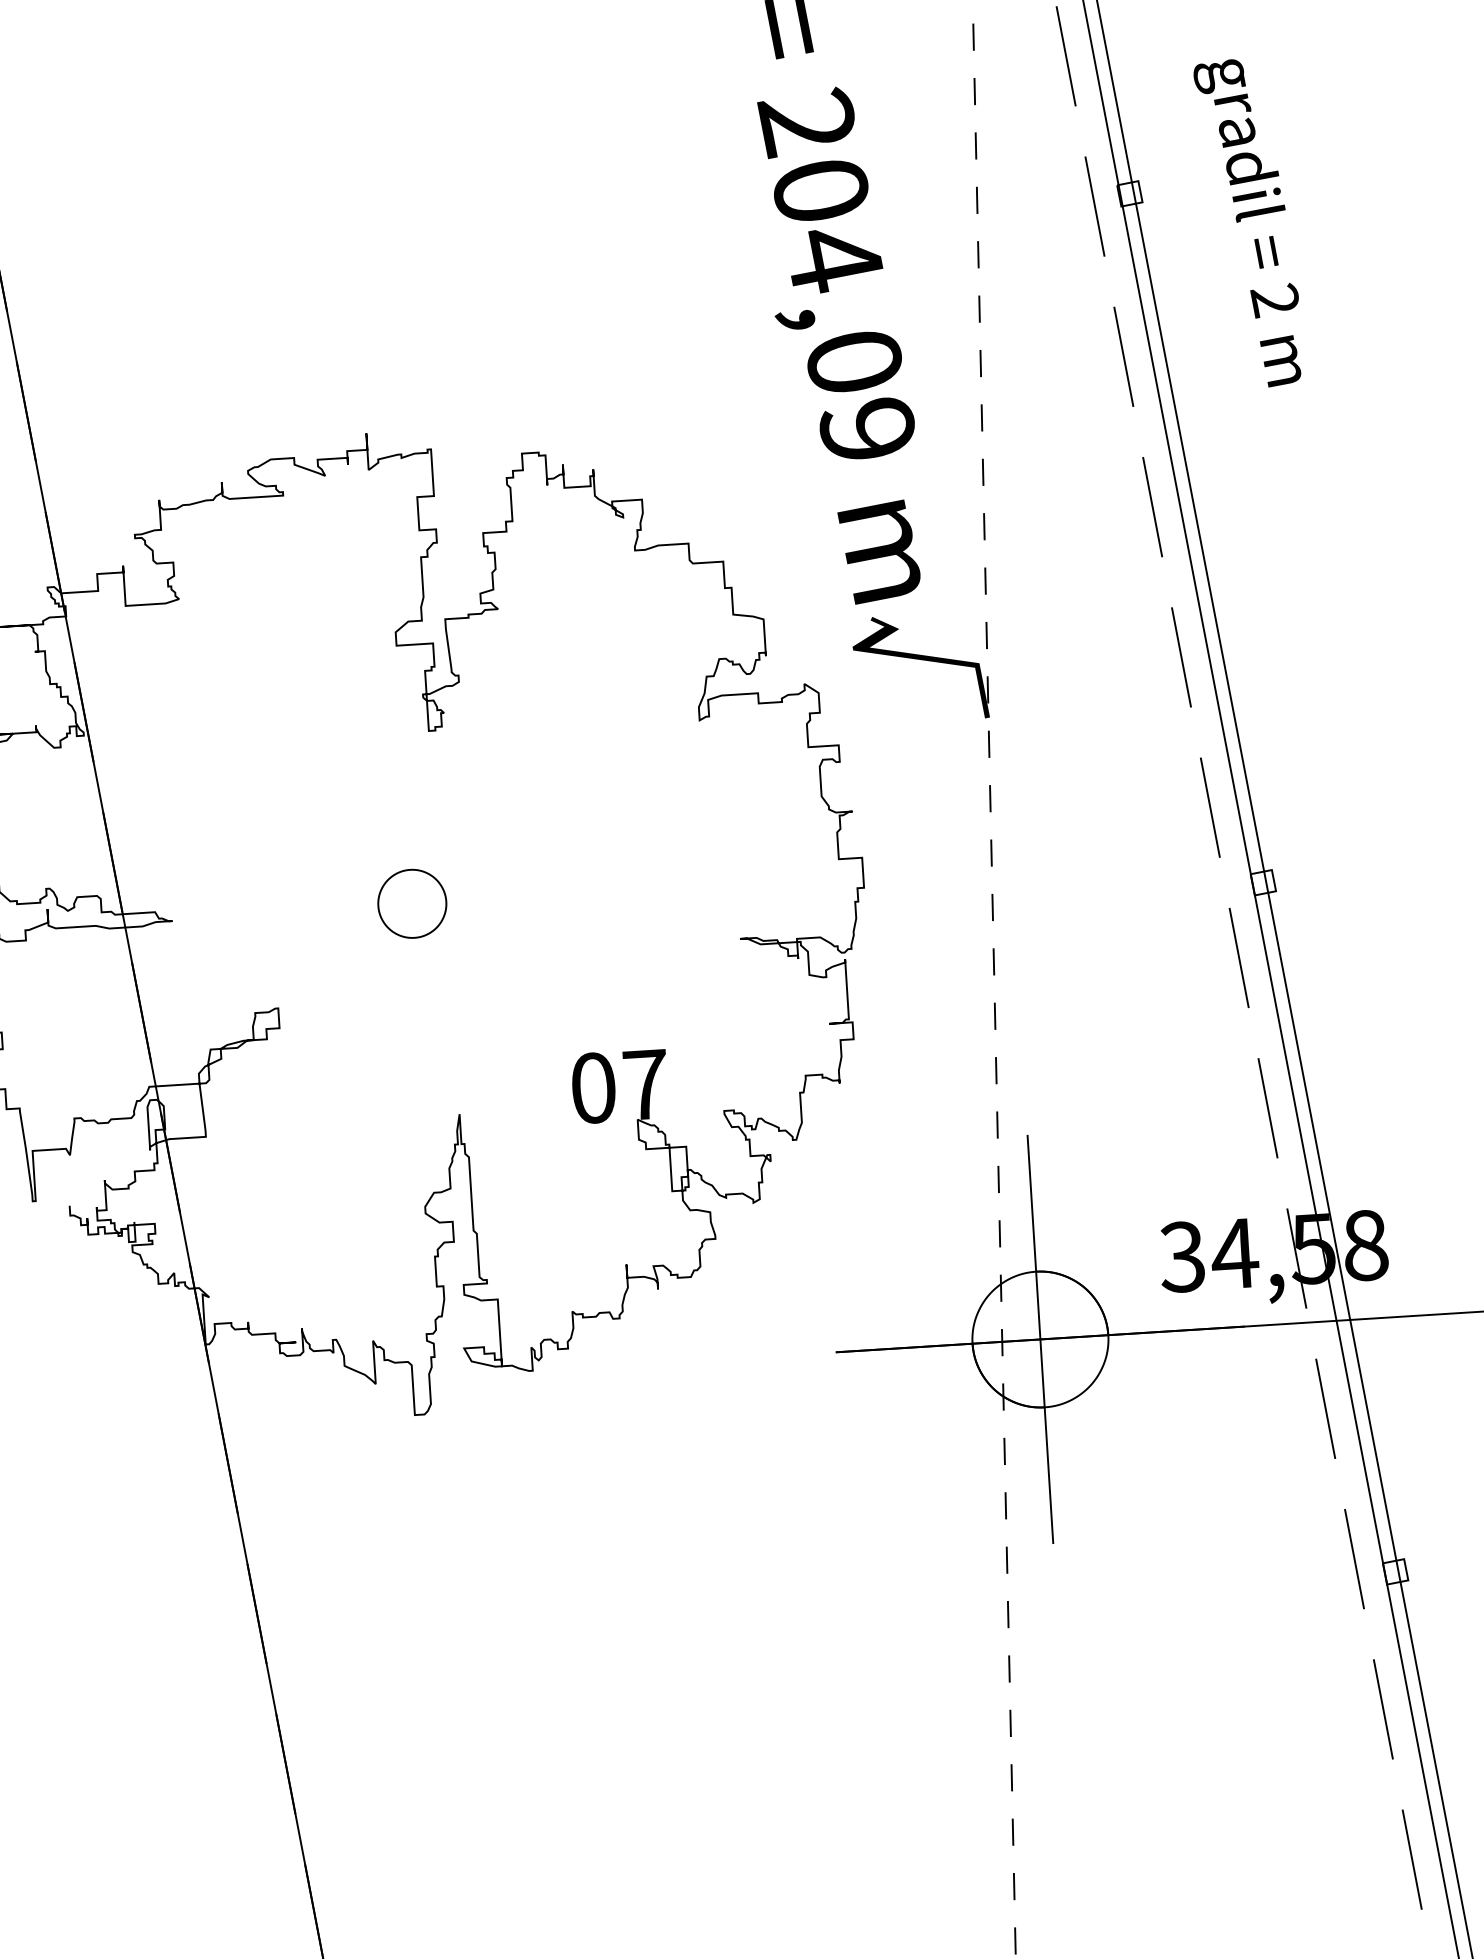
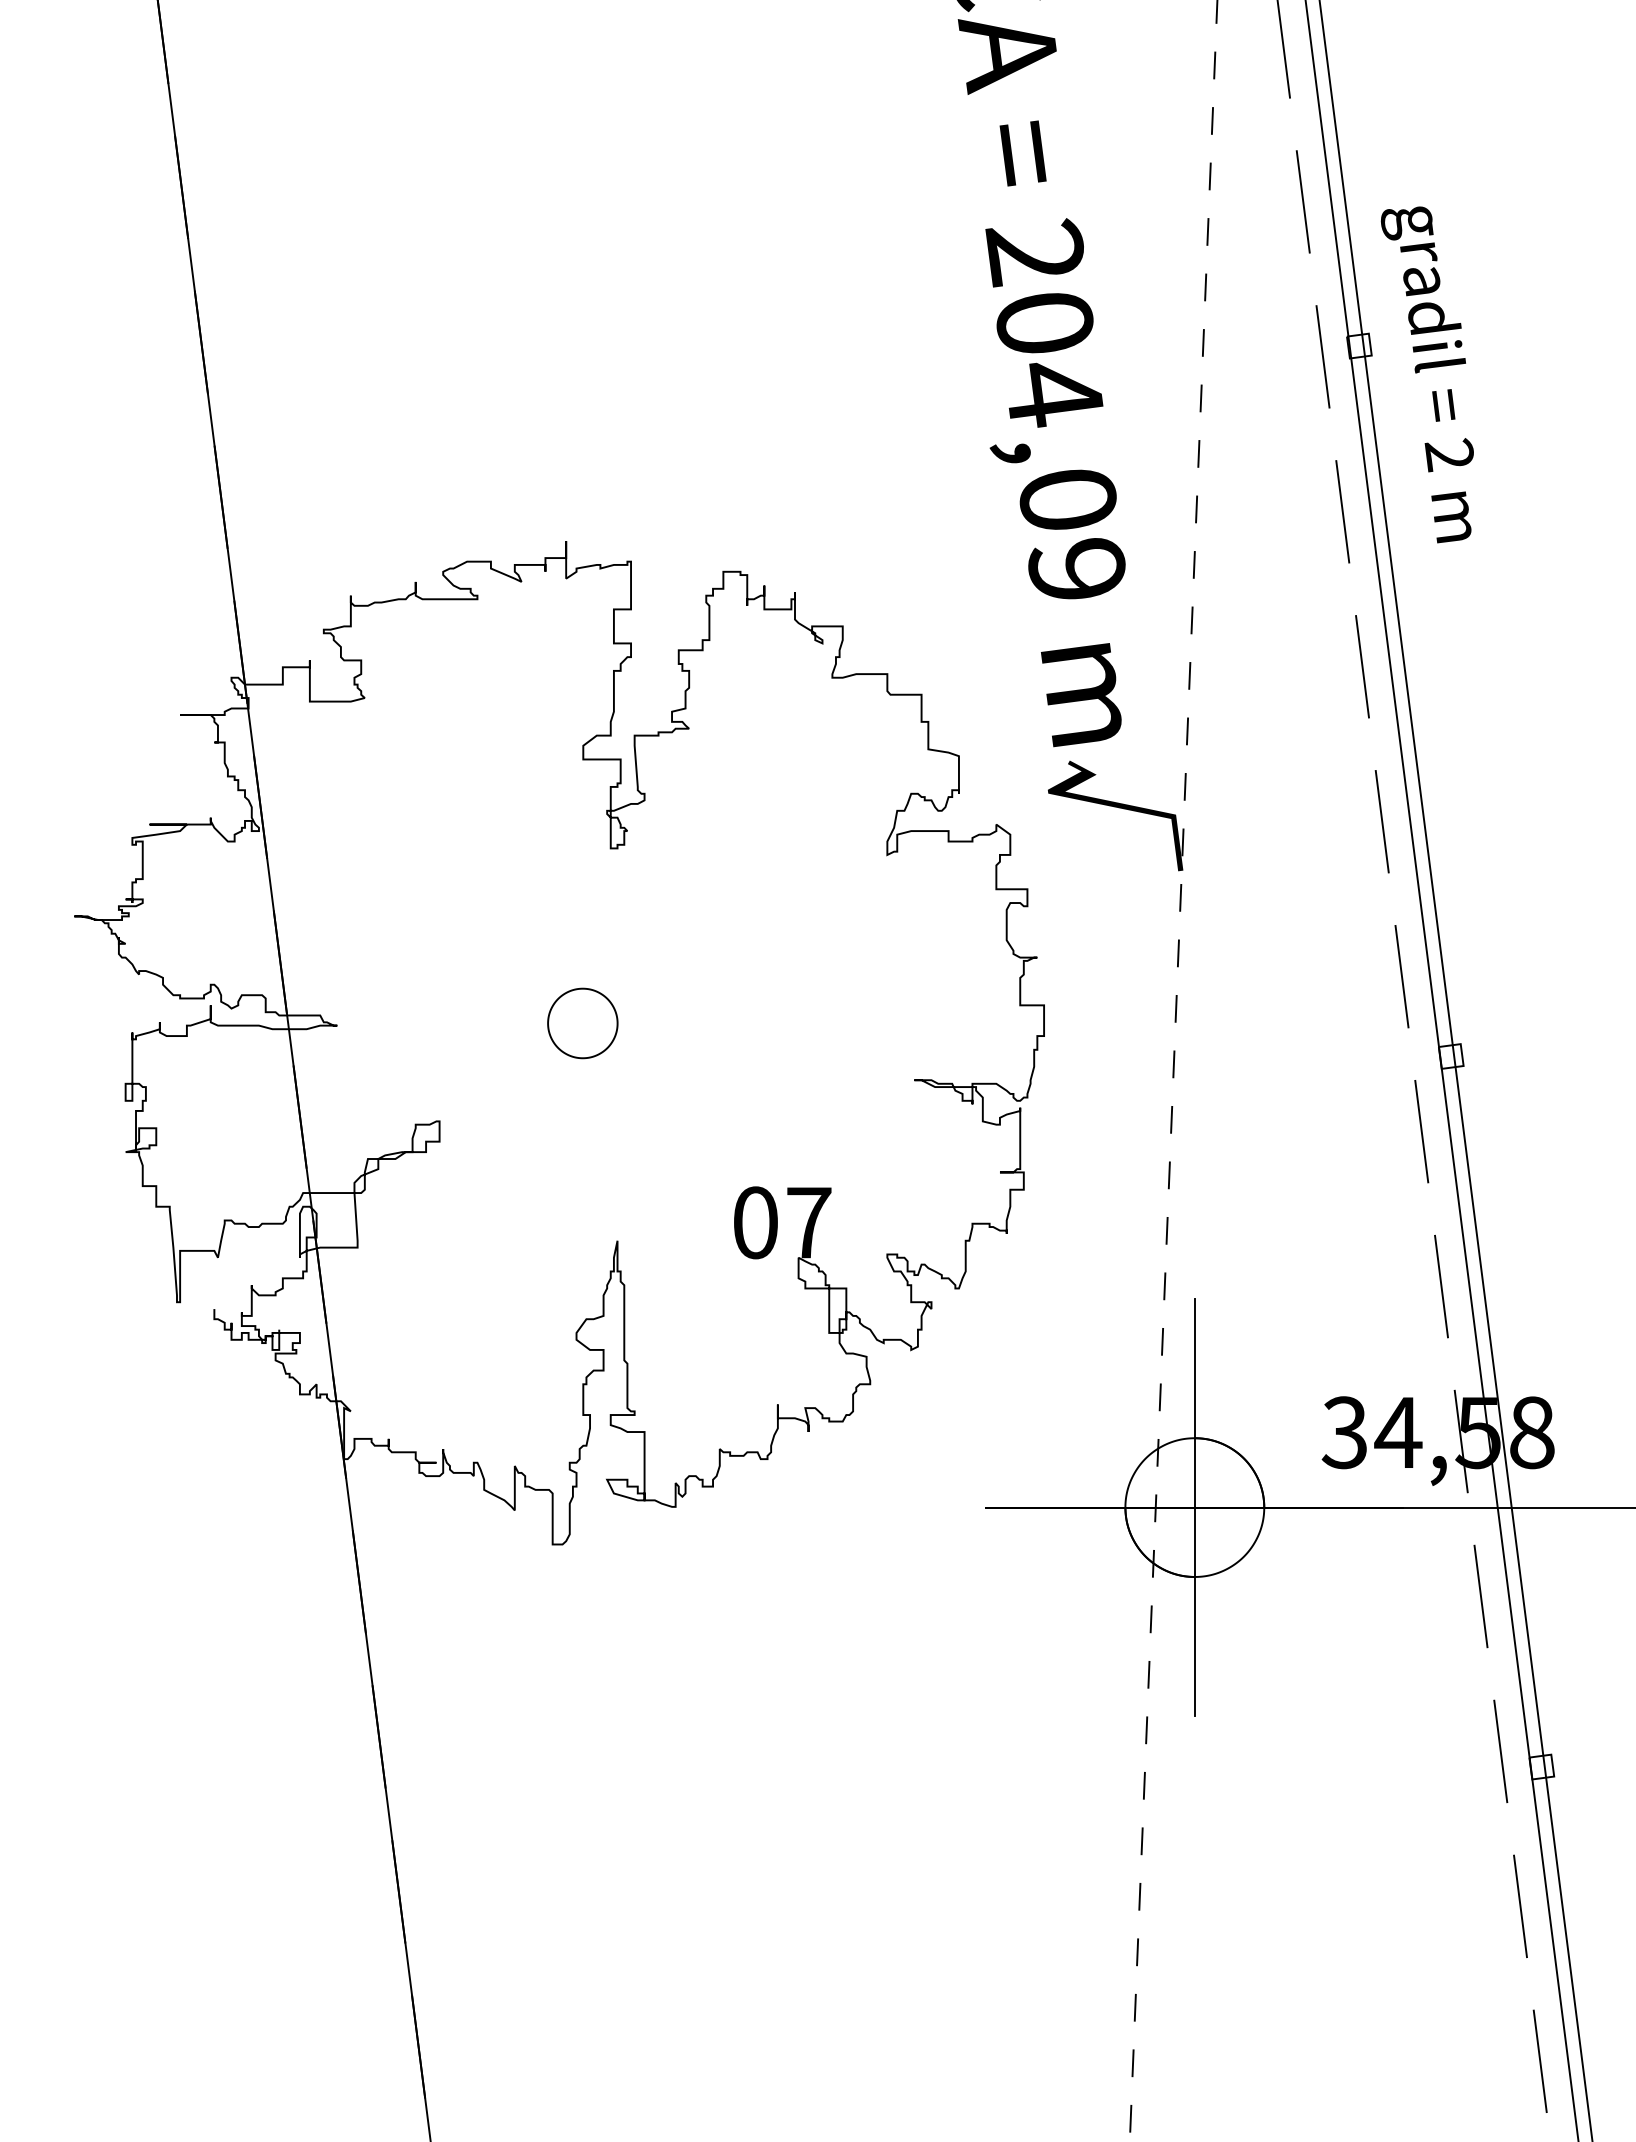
text: (1247, 223) -> (1426, 374), moved

